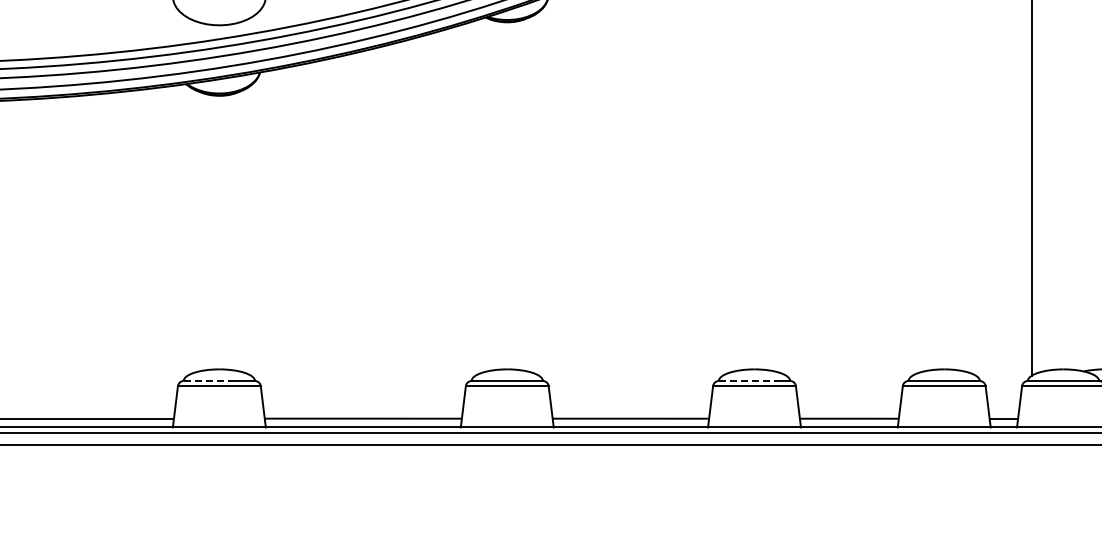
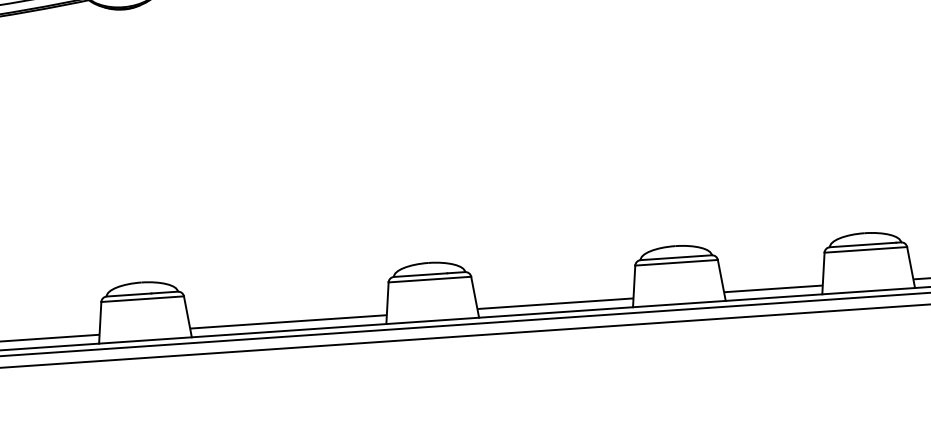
line: (206, 381) -> (129, 295), dashed -> solid
line: (749, 381) -> (671, 258), dashed -> solid

